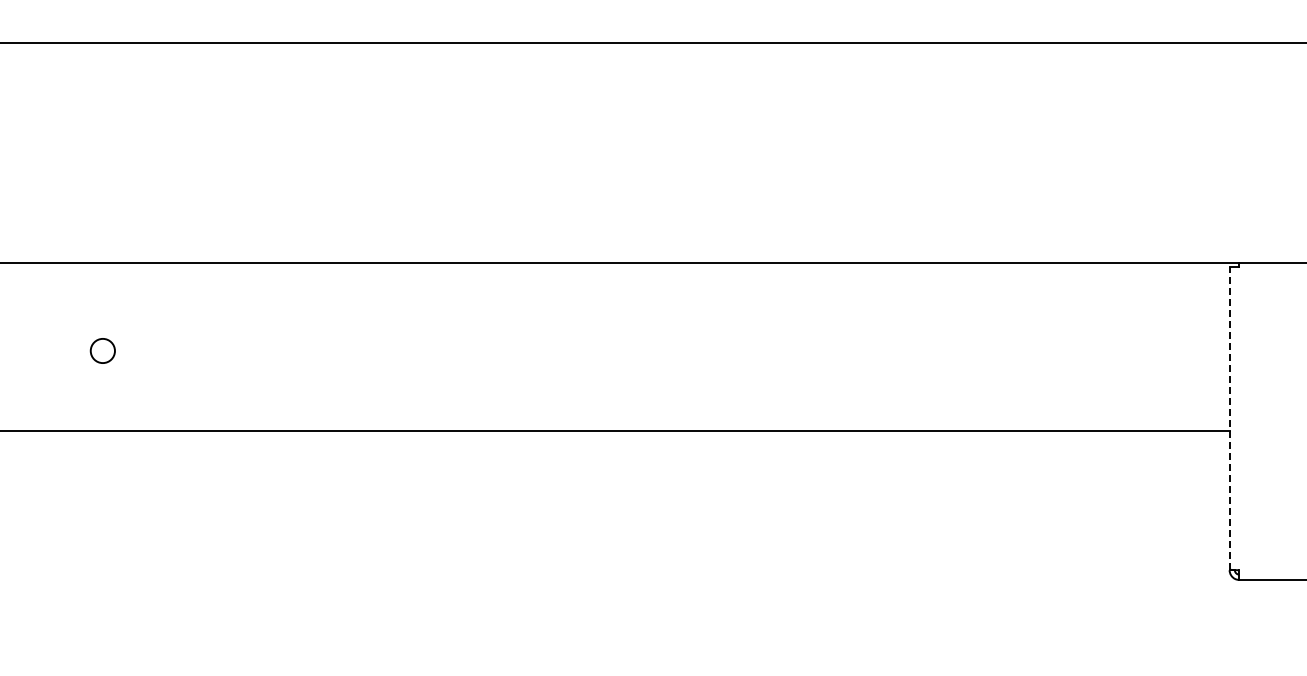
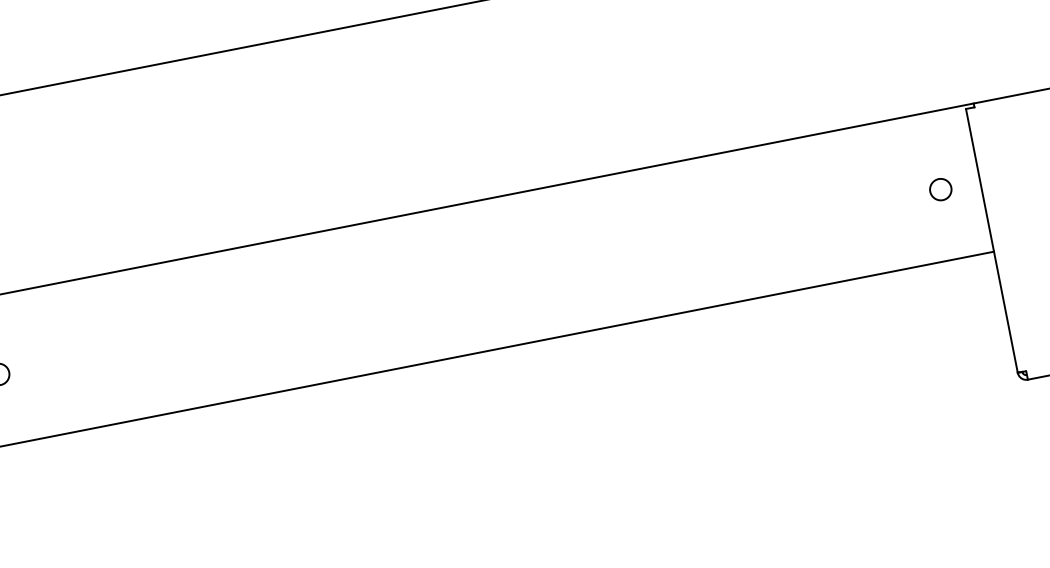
circle: (1184, 350) -> (940, 189), added
line: (1229, 417) -> (991, 239), dashed -> solid

